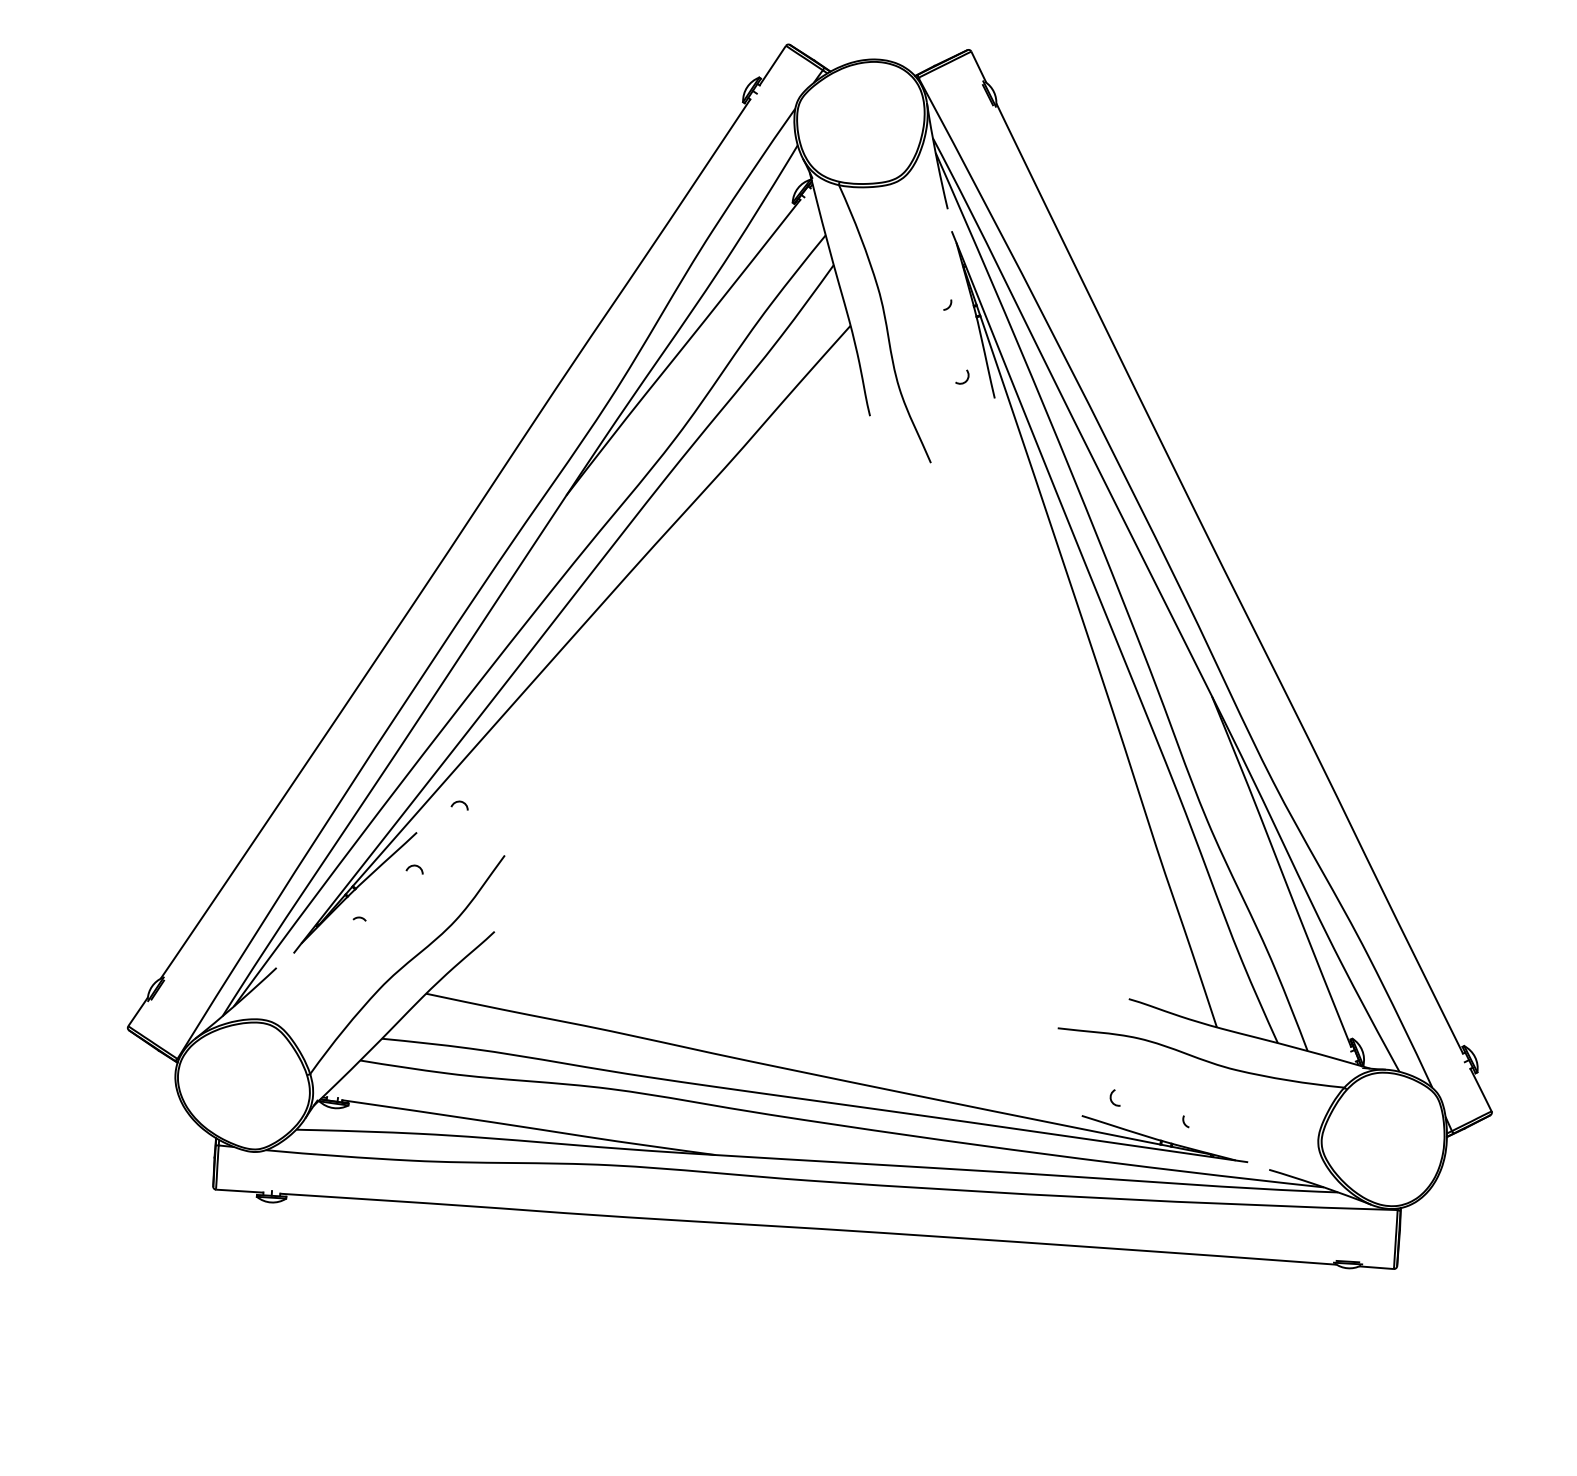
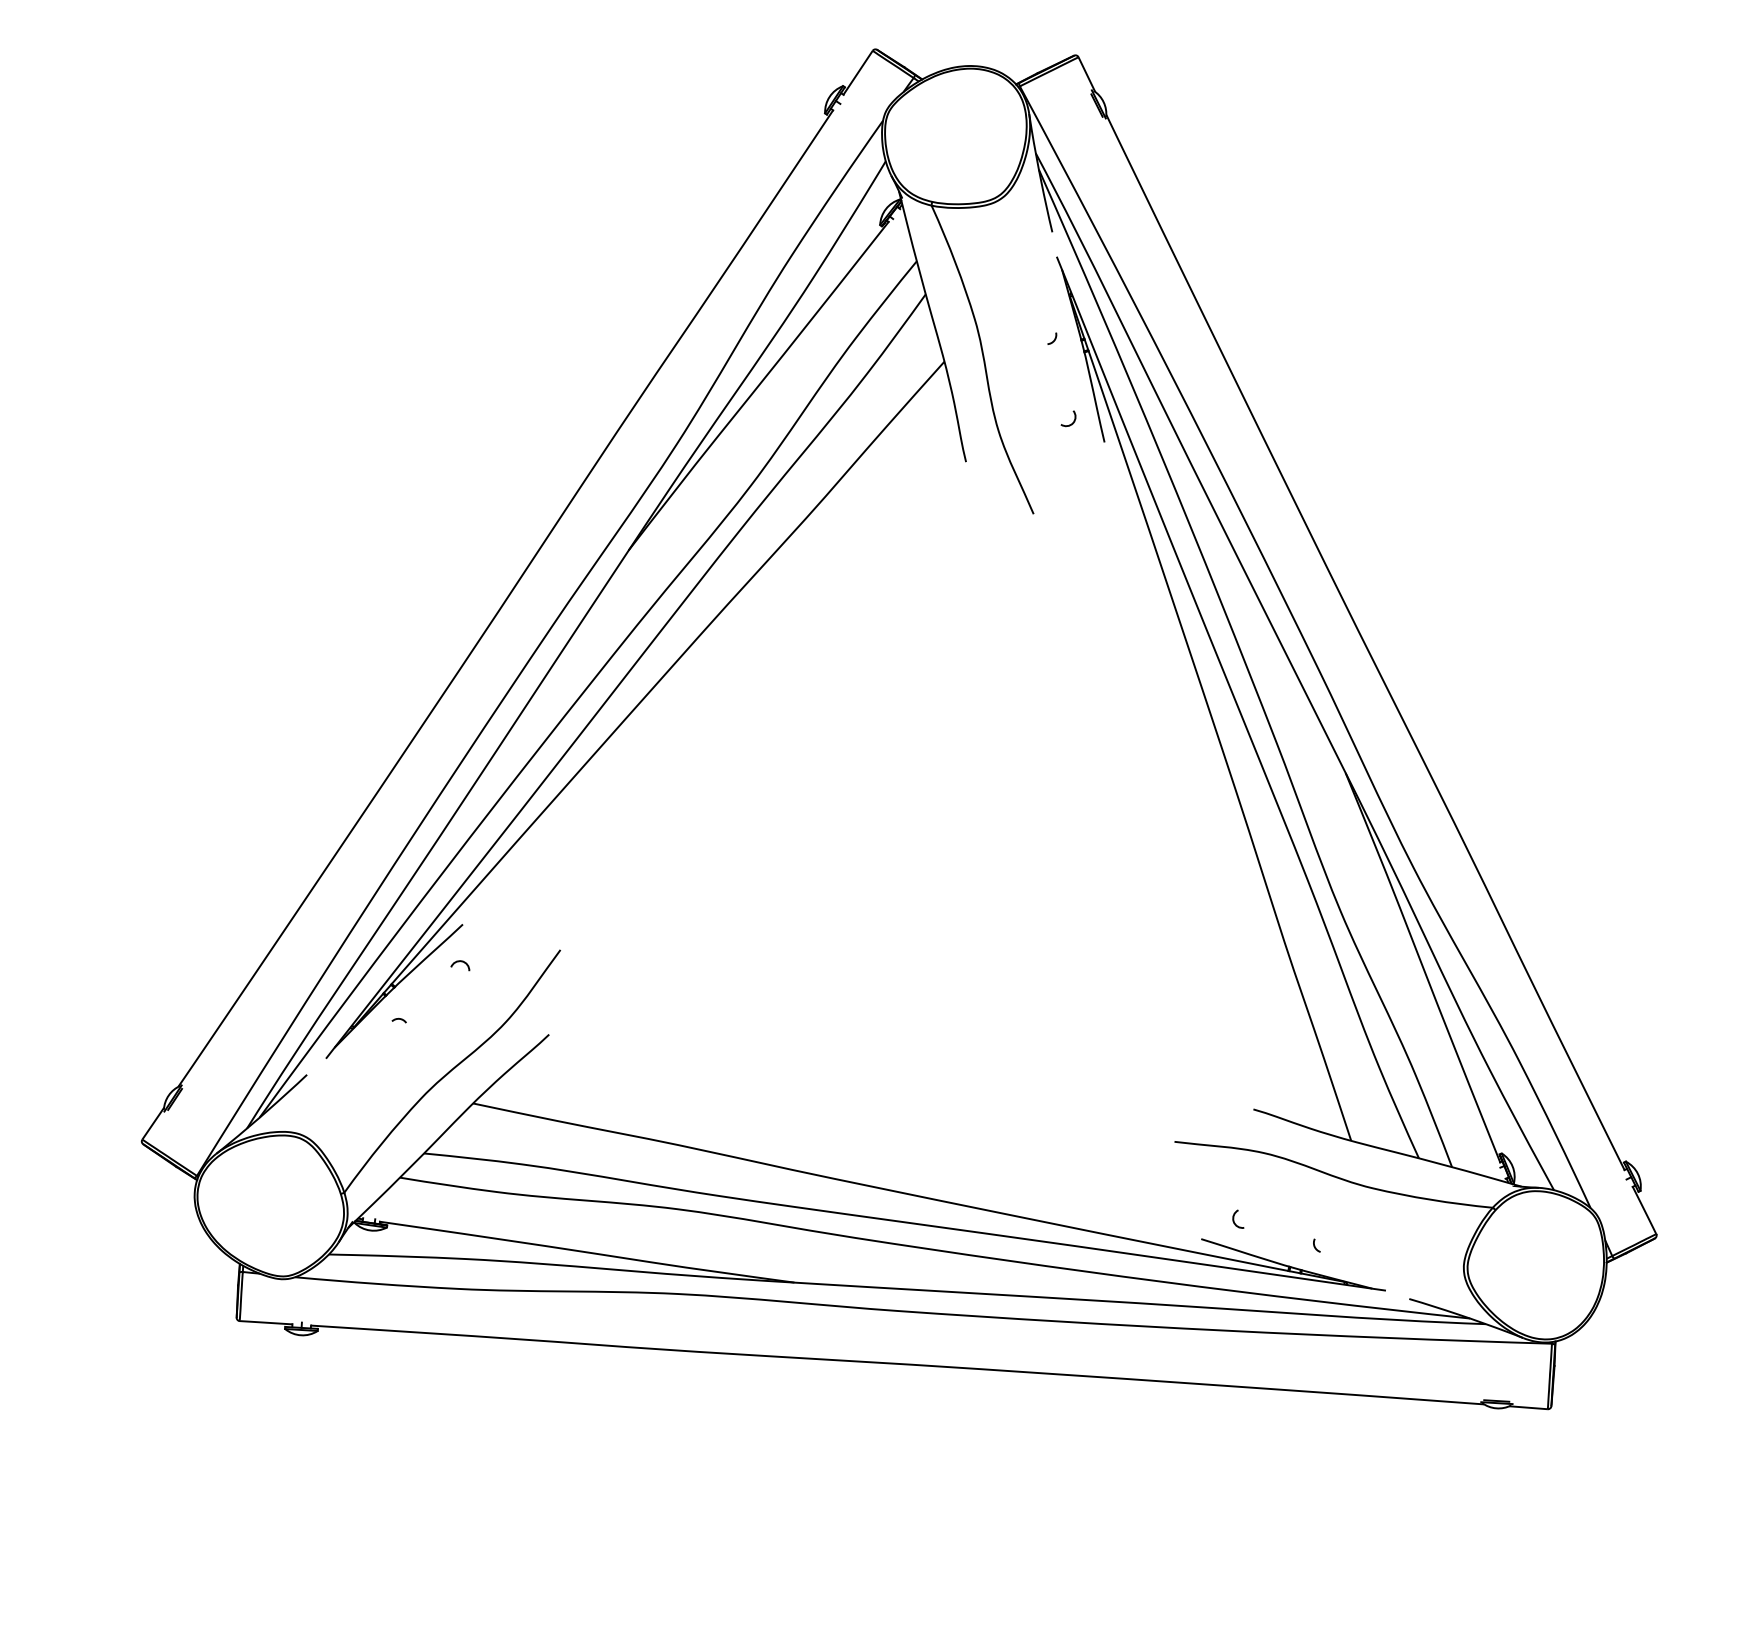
arc: (459, 802) -> (510, 891), removed

